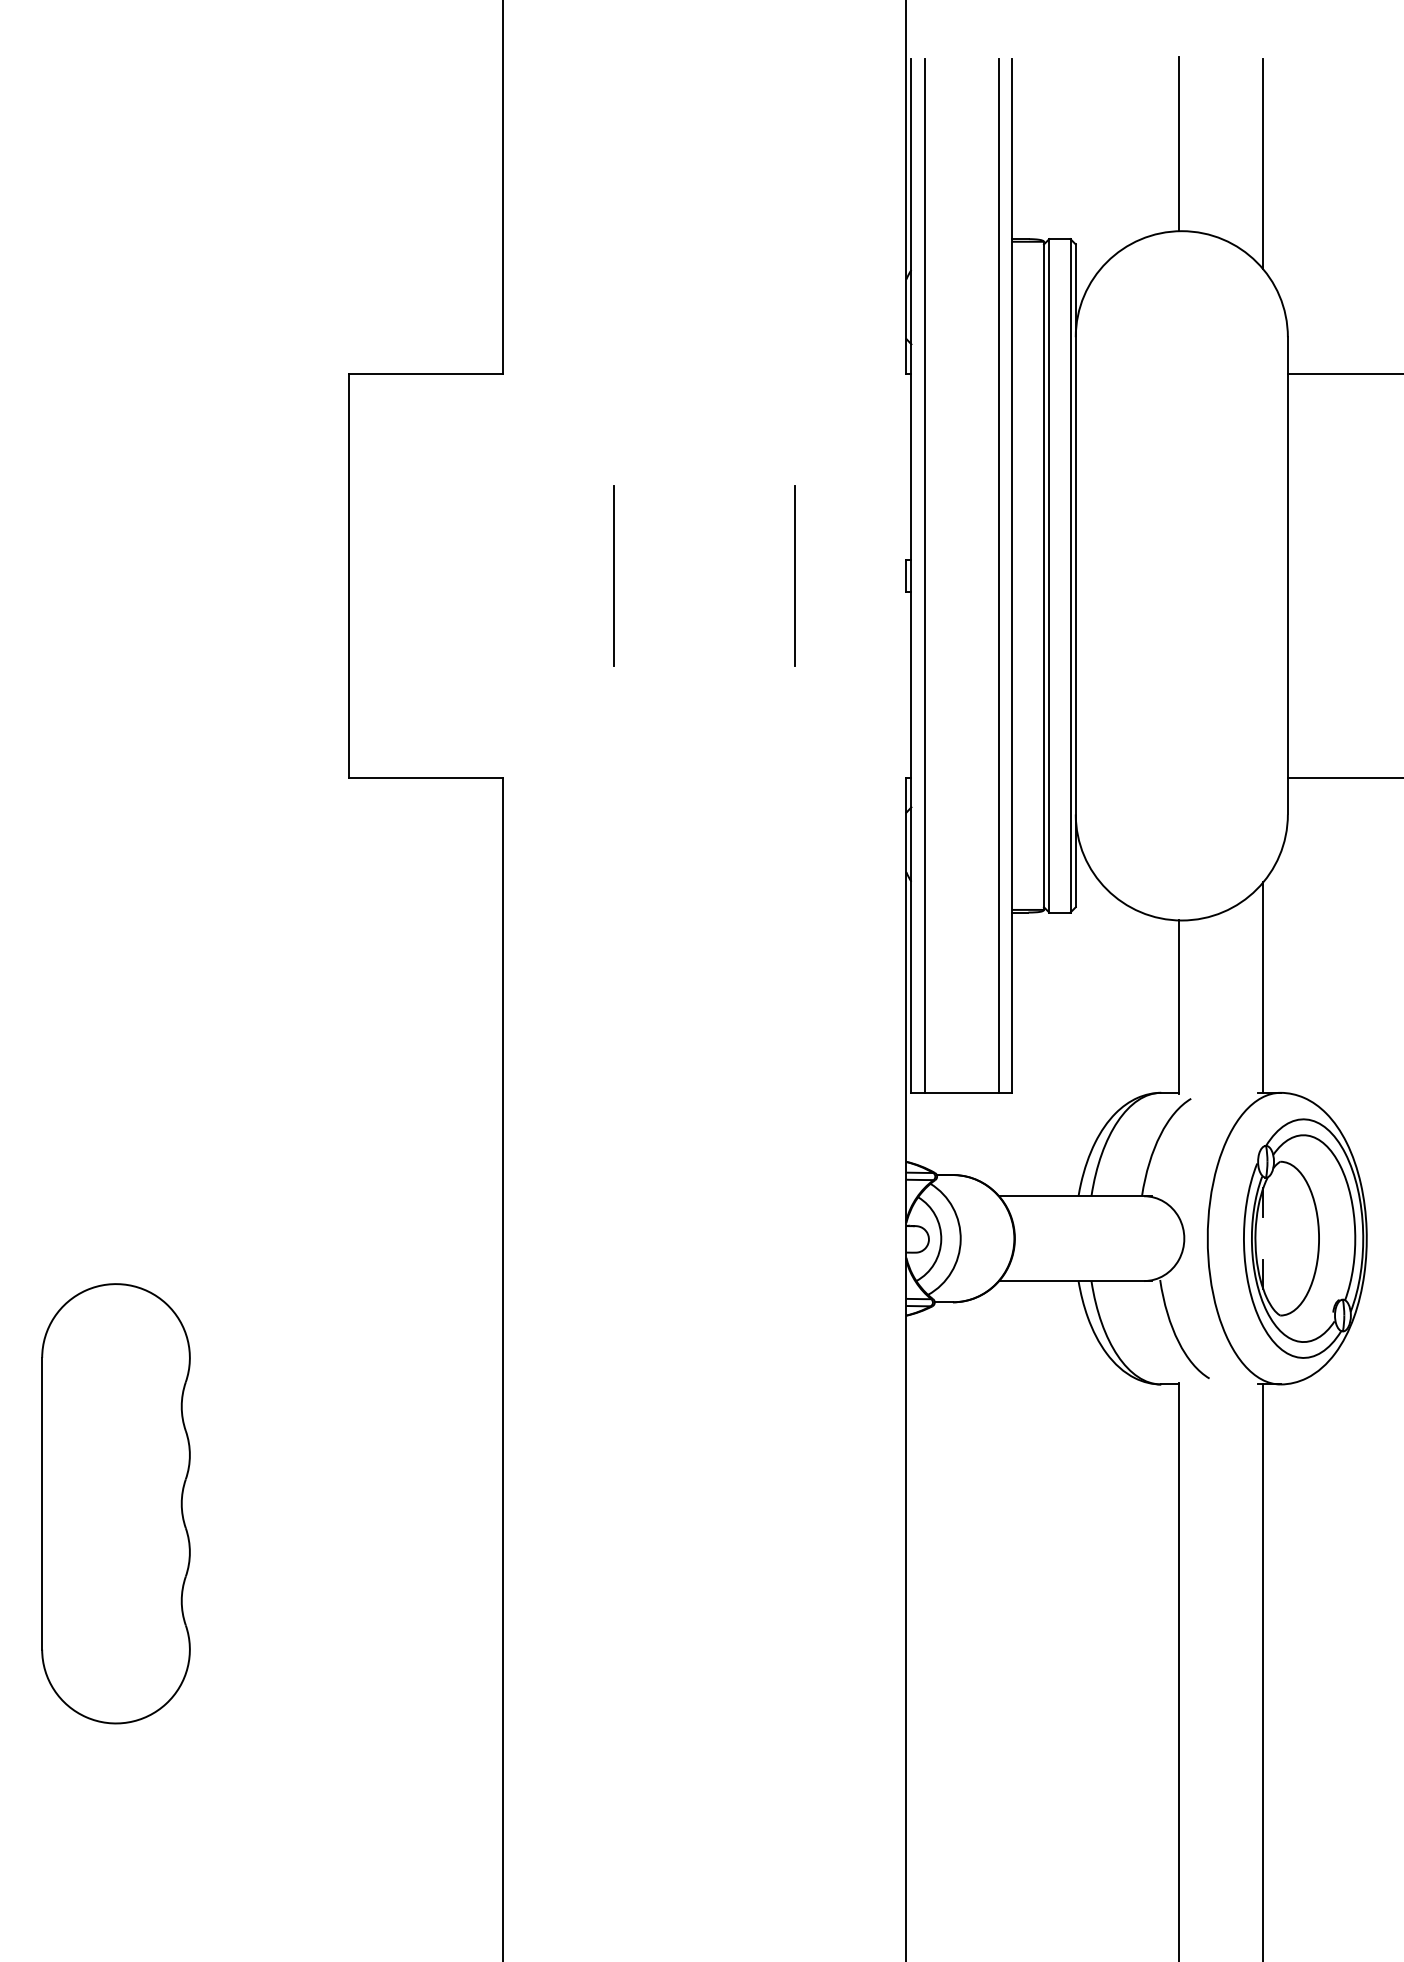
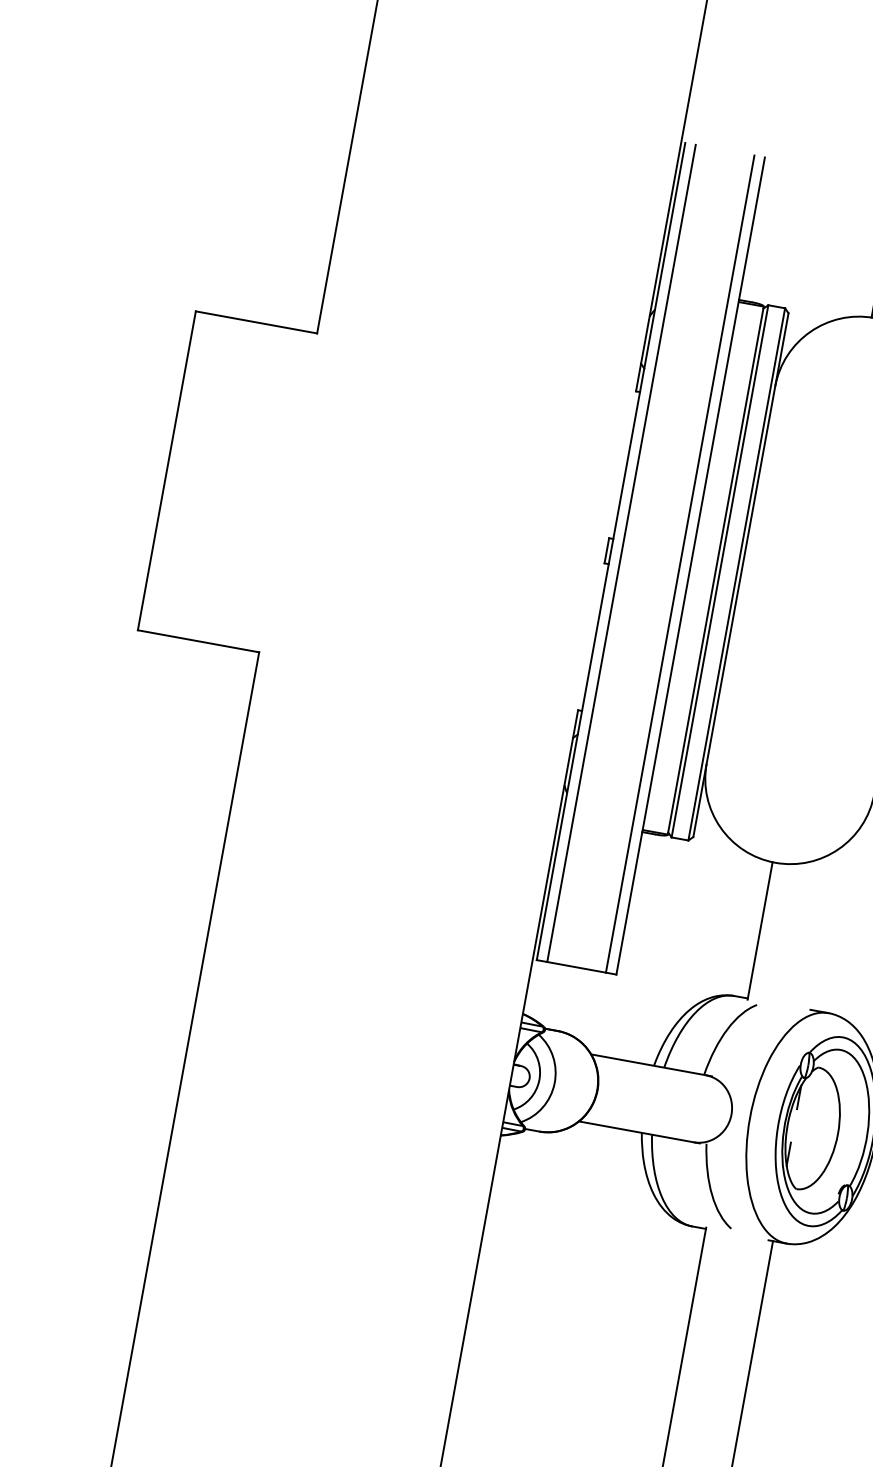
line: (613, 575) -> (375, 508), removed
line: (794, 575) -> (518, 534), removed
line: (1263, 987) -> (830, 927), removed

